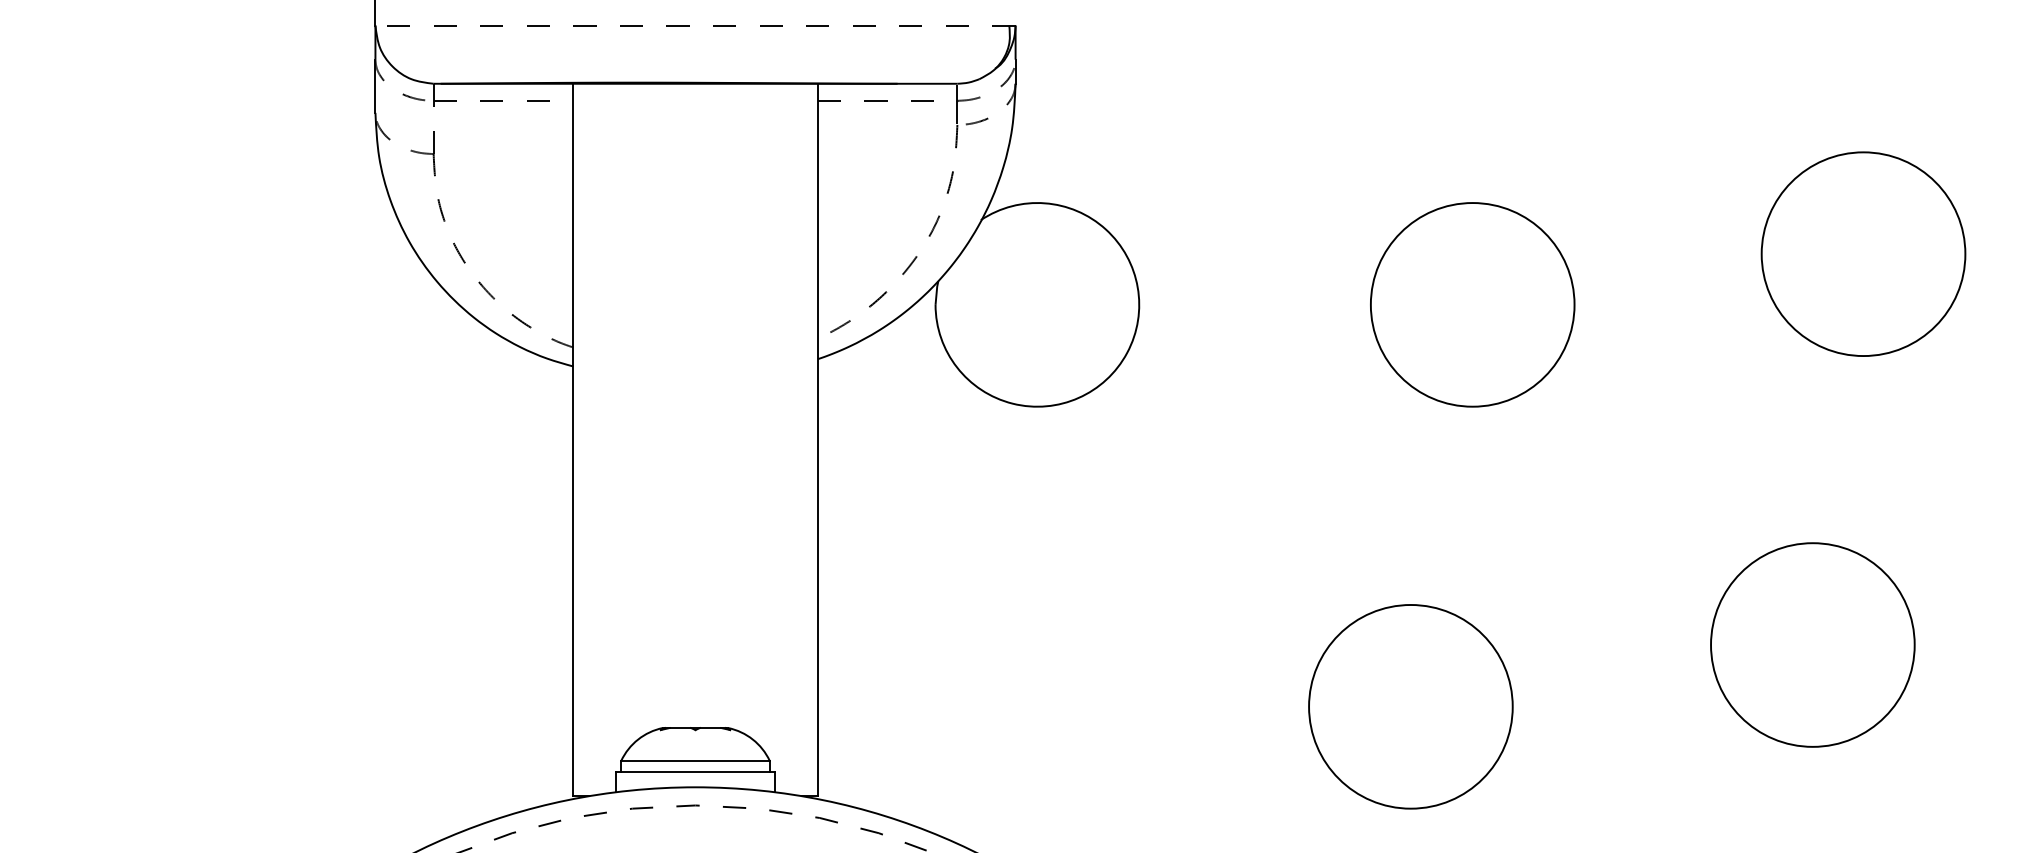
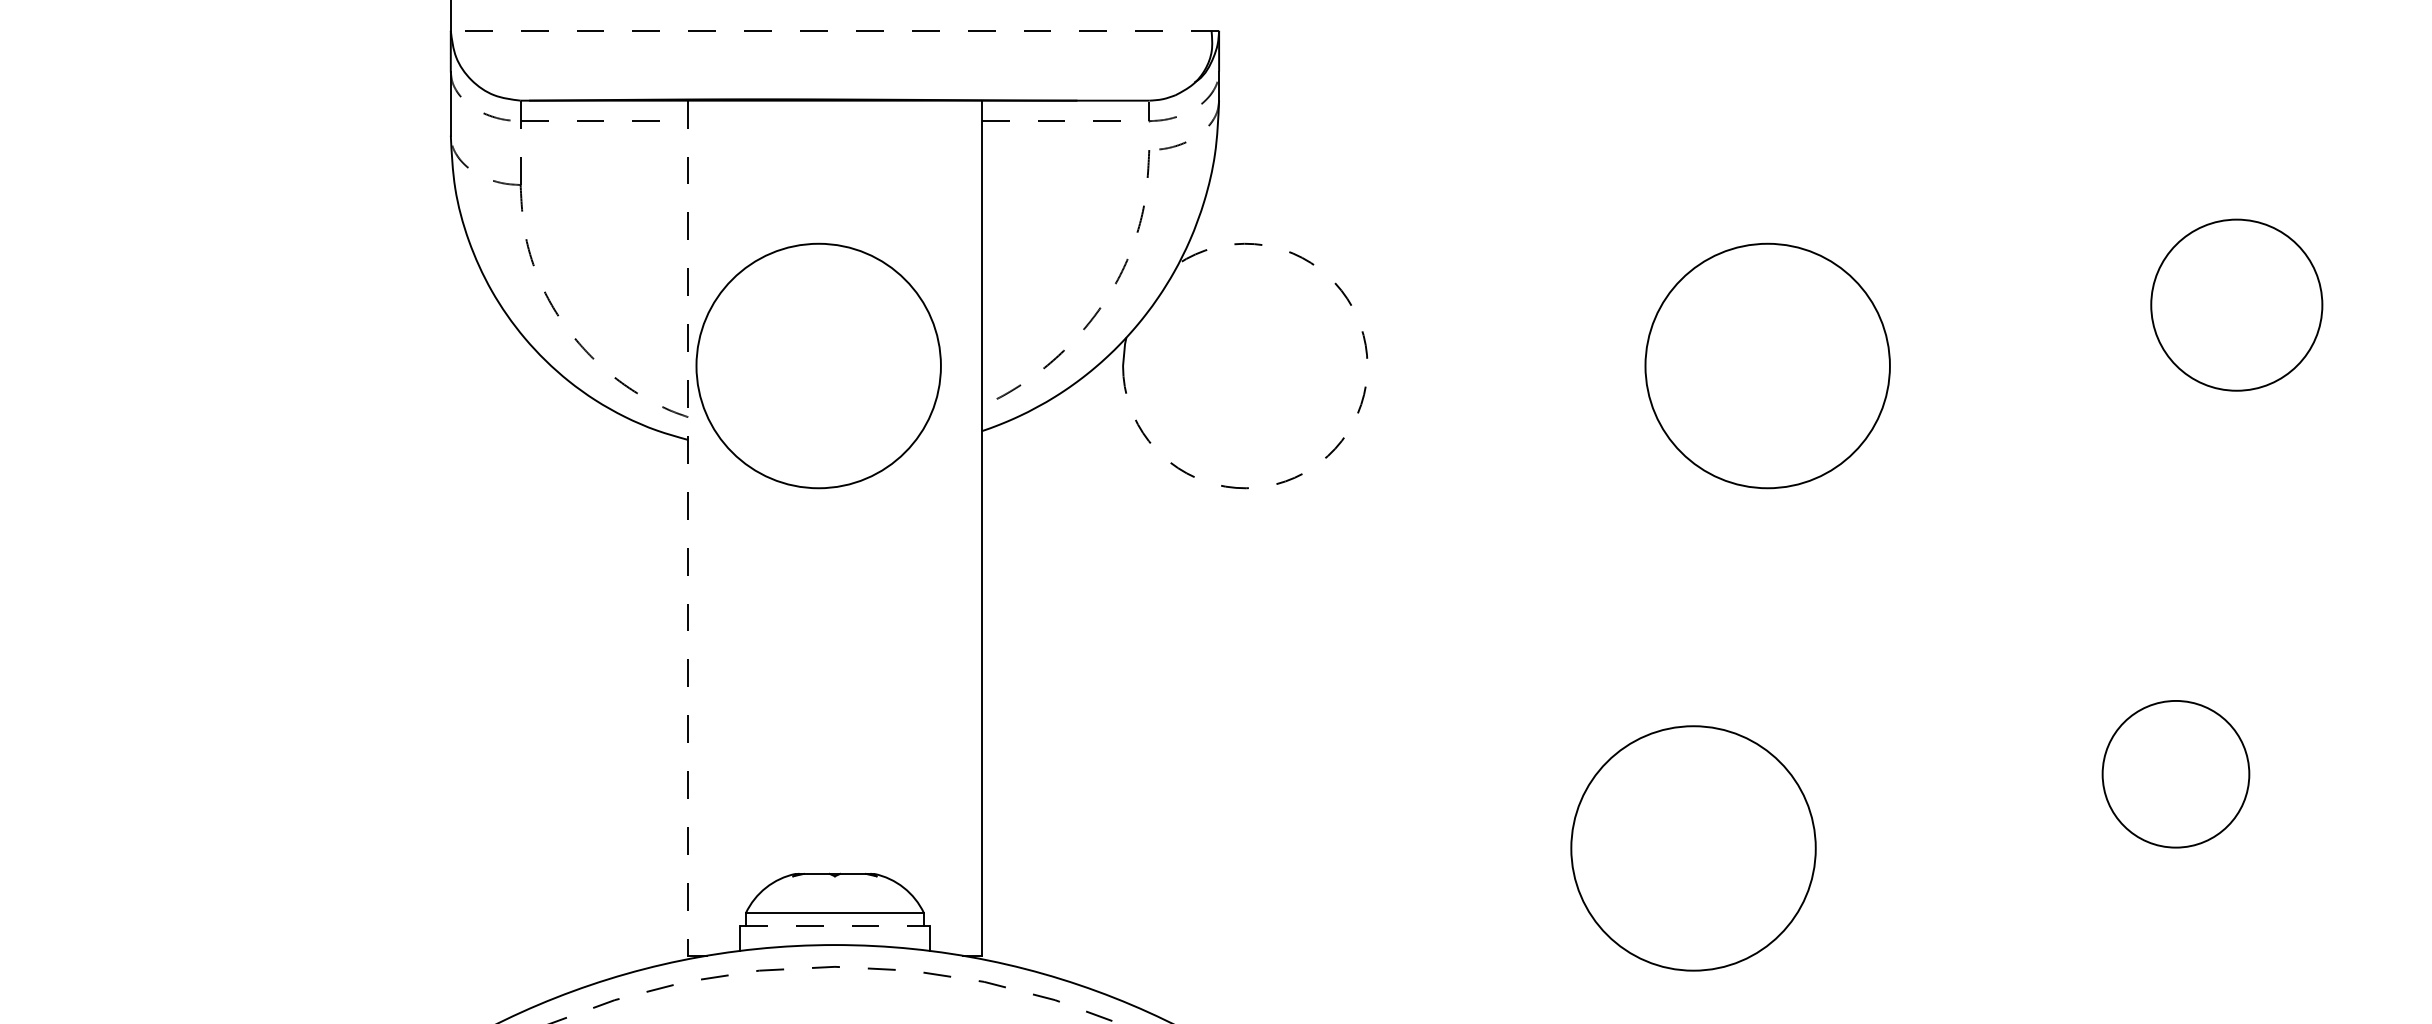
line: (957, 112) -> (1149, 135), removed
circle: (1863, 253) -> (2236, 304), size x0.7
circle: (681, 304) -> (818, 365), added
arc: (1127, 352) -> (1353, 423), solid -> dashed
line: (573, 440) -> (688, 528), solid -> dashed
circle: (1812, 645) -> (2175, 774), size x0.6
line: (695, 771) -> (835, 926), solid -> dashed

